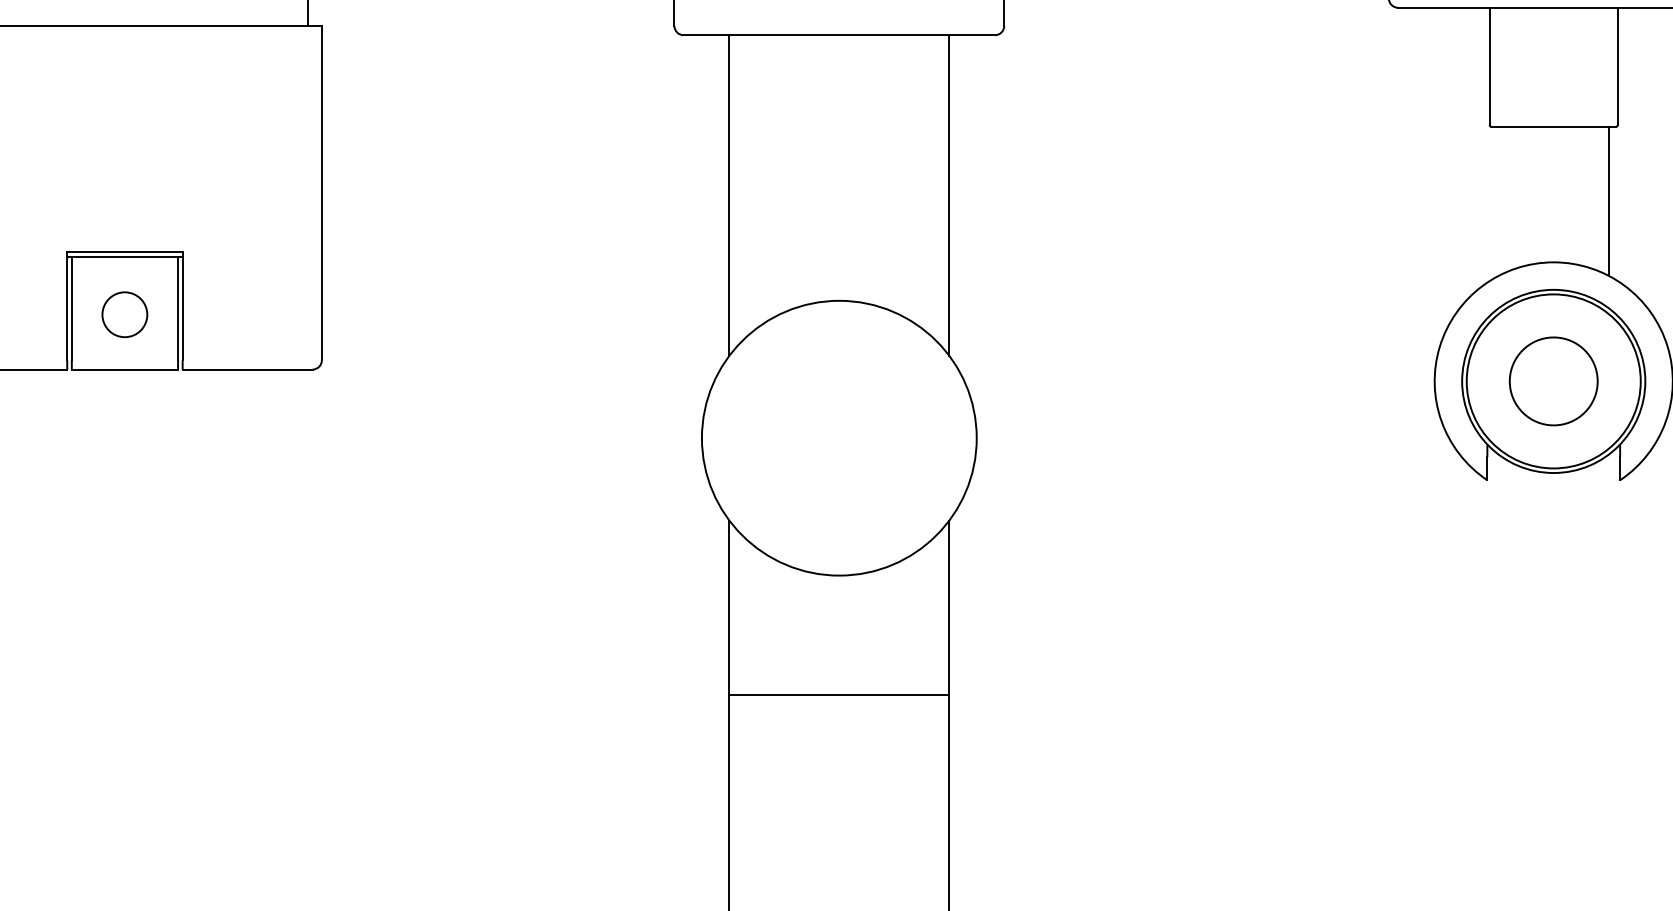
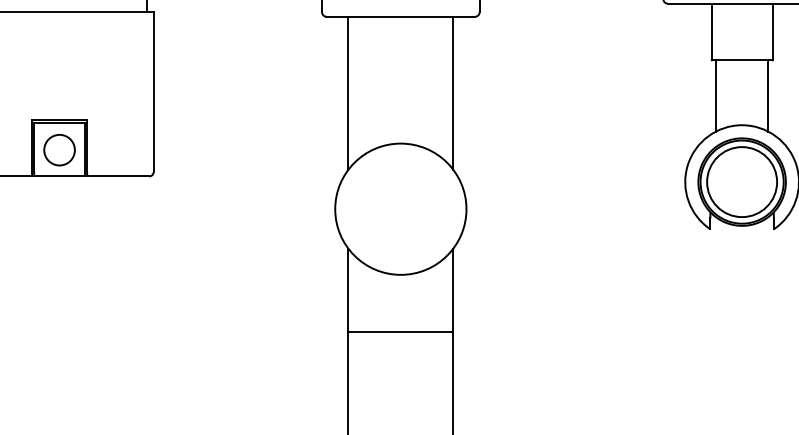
line: (1498, 200) -> (715, 95), added
circle: (124, 315) -> (59, 150), size x1.43
circle: (1554, 382) -> (742, 182), size x1.67

